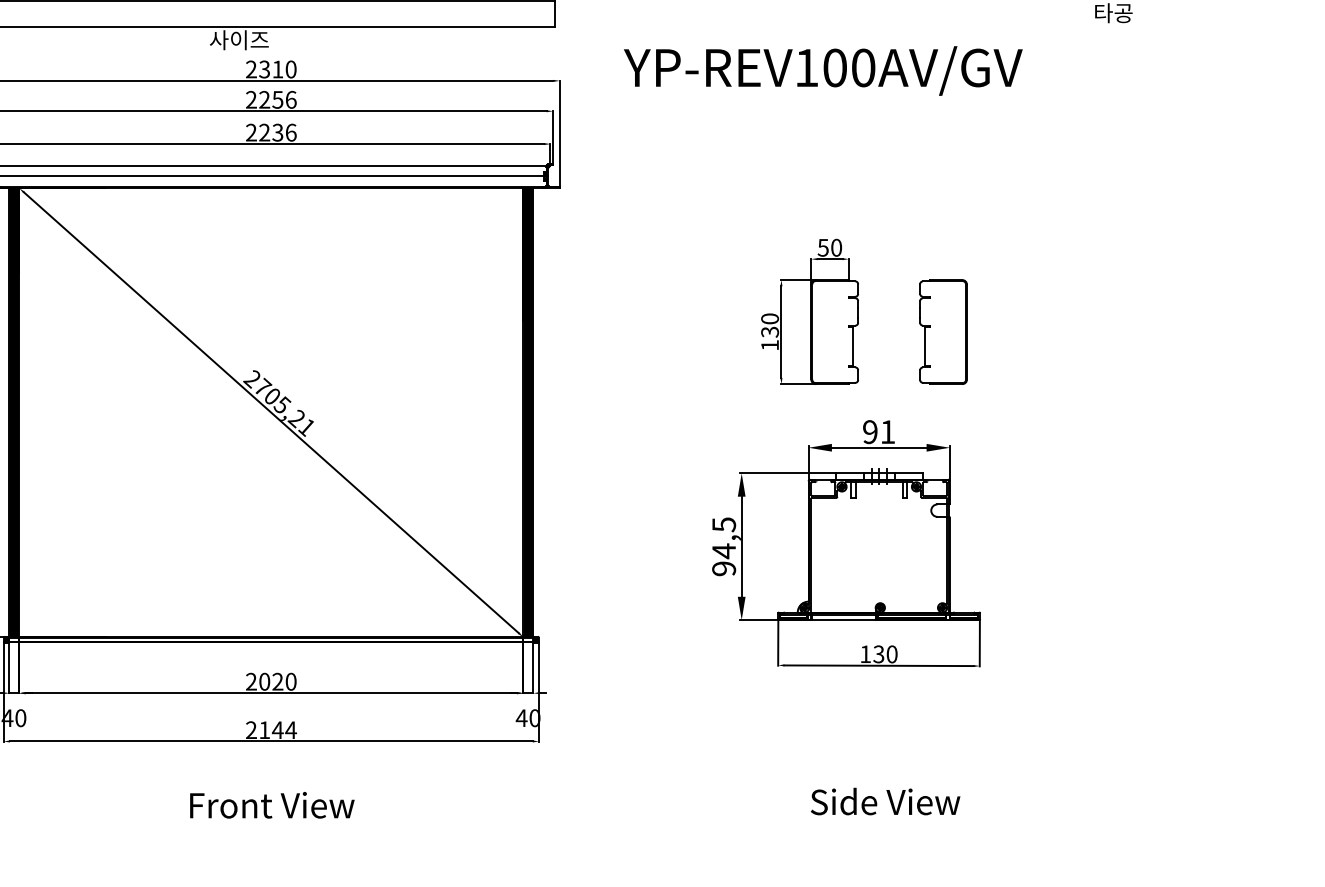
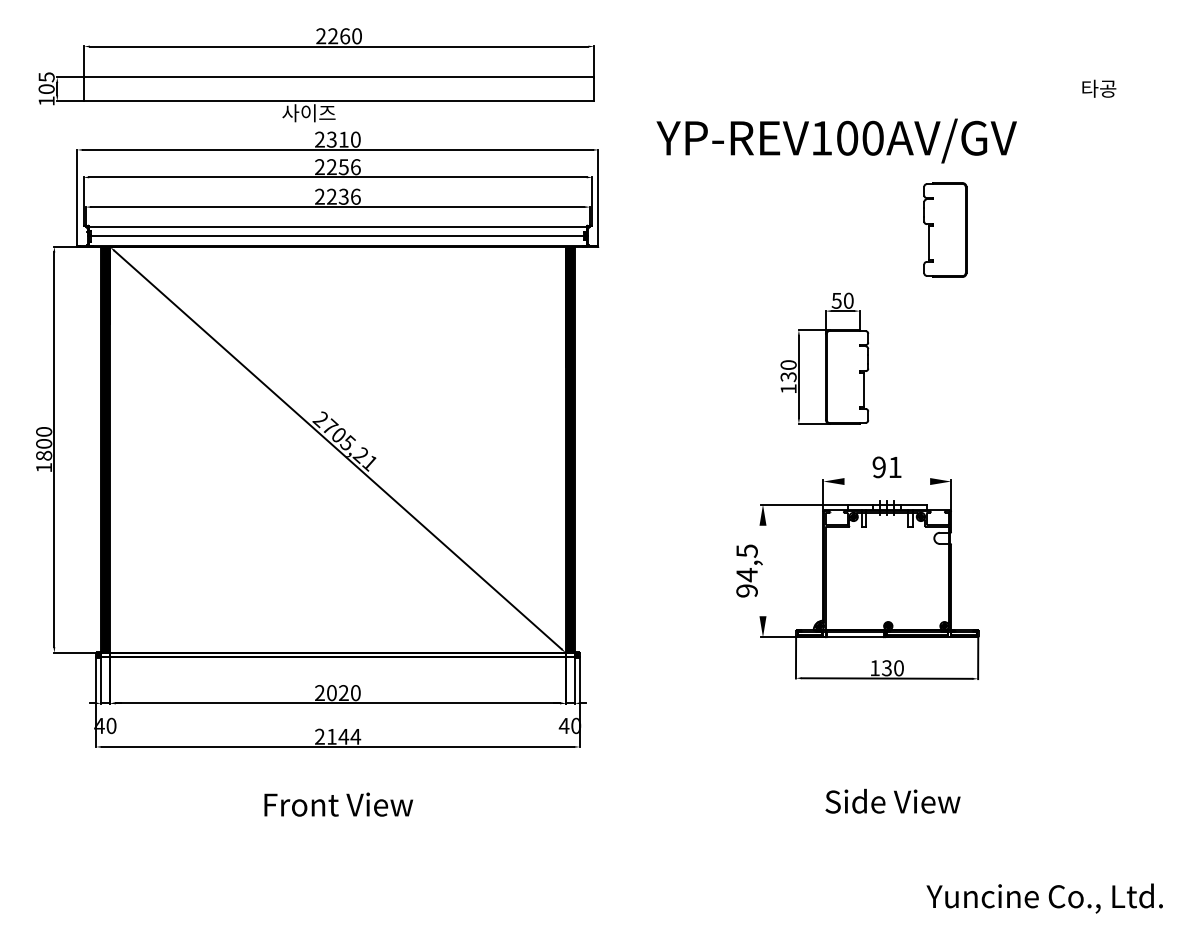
part: (943, 331) -> (945, 229), moved
line: (879, 447) -> (887, 481), removed
line: (742, 546) -> (763, 570), removed

